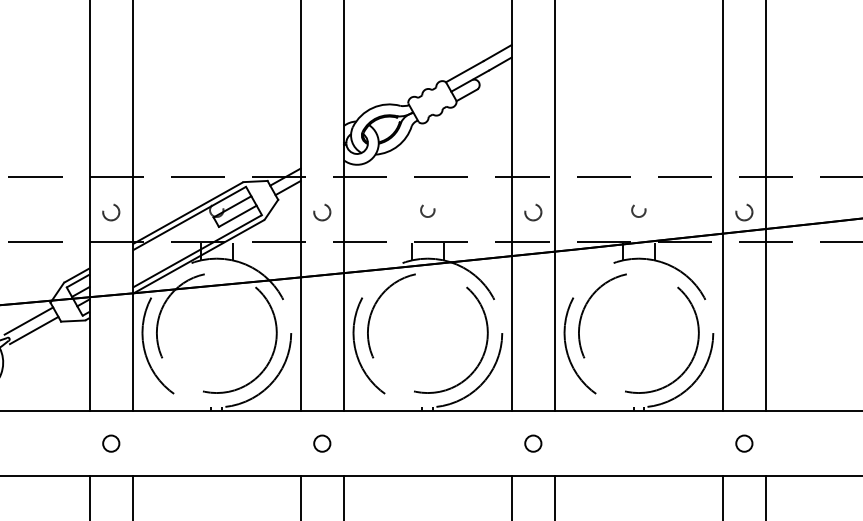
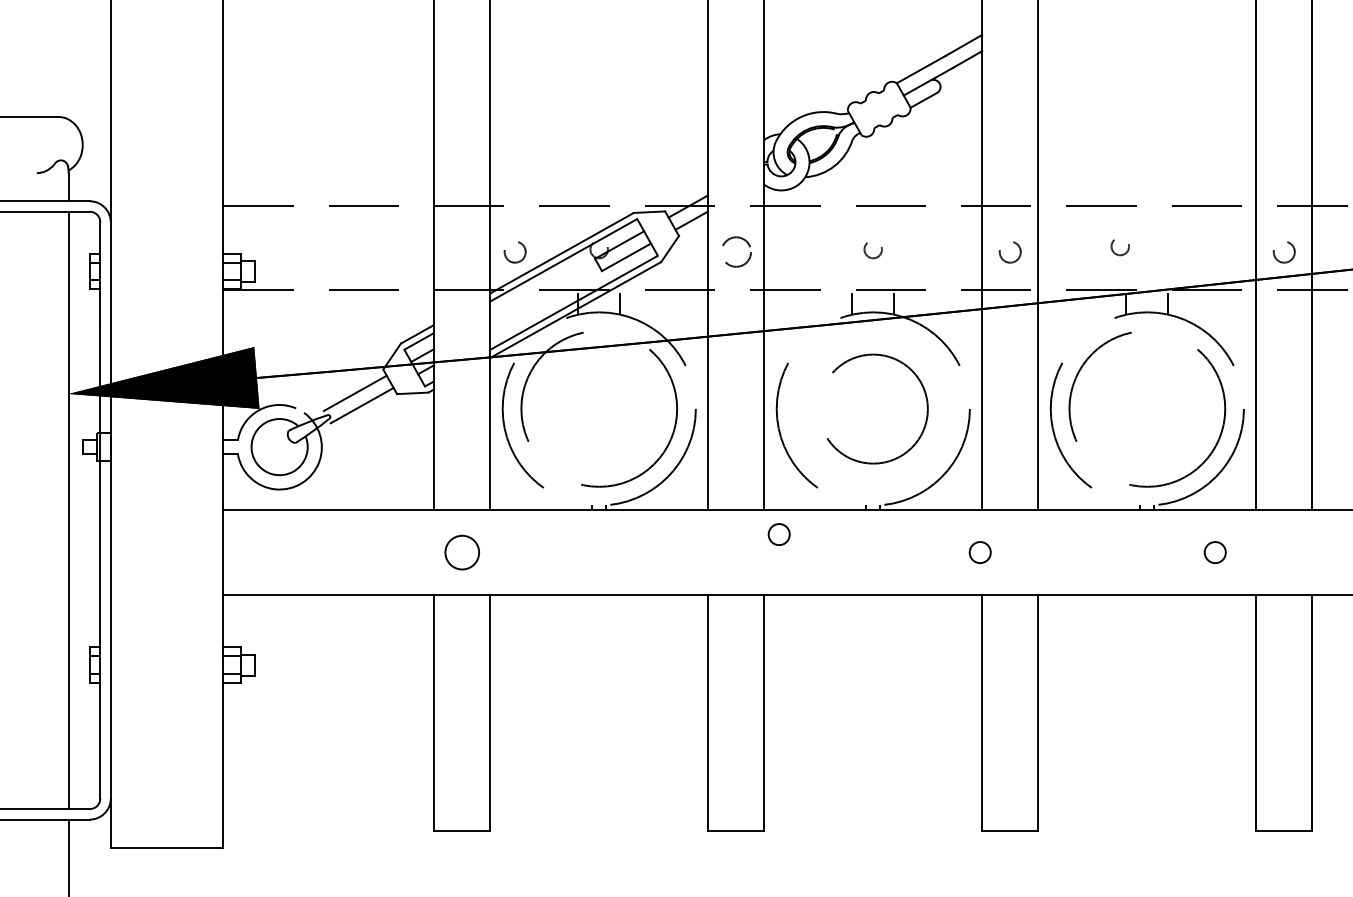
circle: (638, 211) -> (1119, 247), moved
circle: (110, 212) -> (514, 252), moved
circle: (321, 212) -> (735, 252), size x1.4
circle: (428, 333) -> (873, 409), size x0.7
circle: (110, 443) -> (461, 552), size x1.6
circle: (321, 443) -> (778, 534), moved
circle: (532, 443) -> (979, 552), moved
circle: (743, 443) -> (1214, 552), moved

